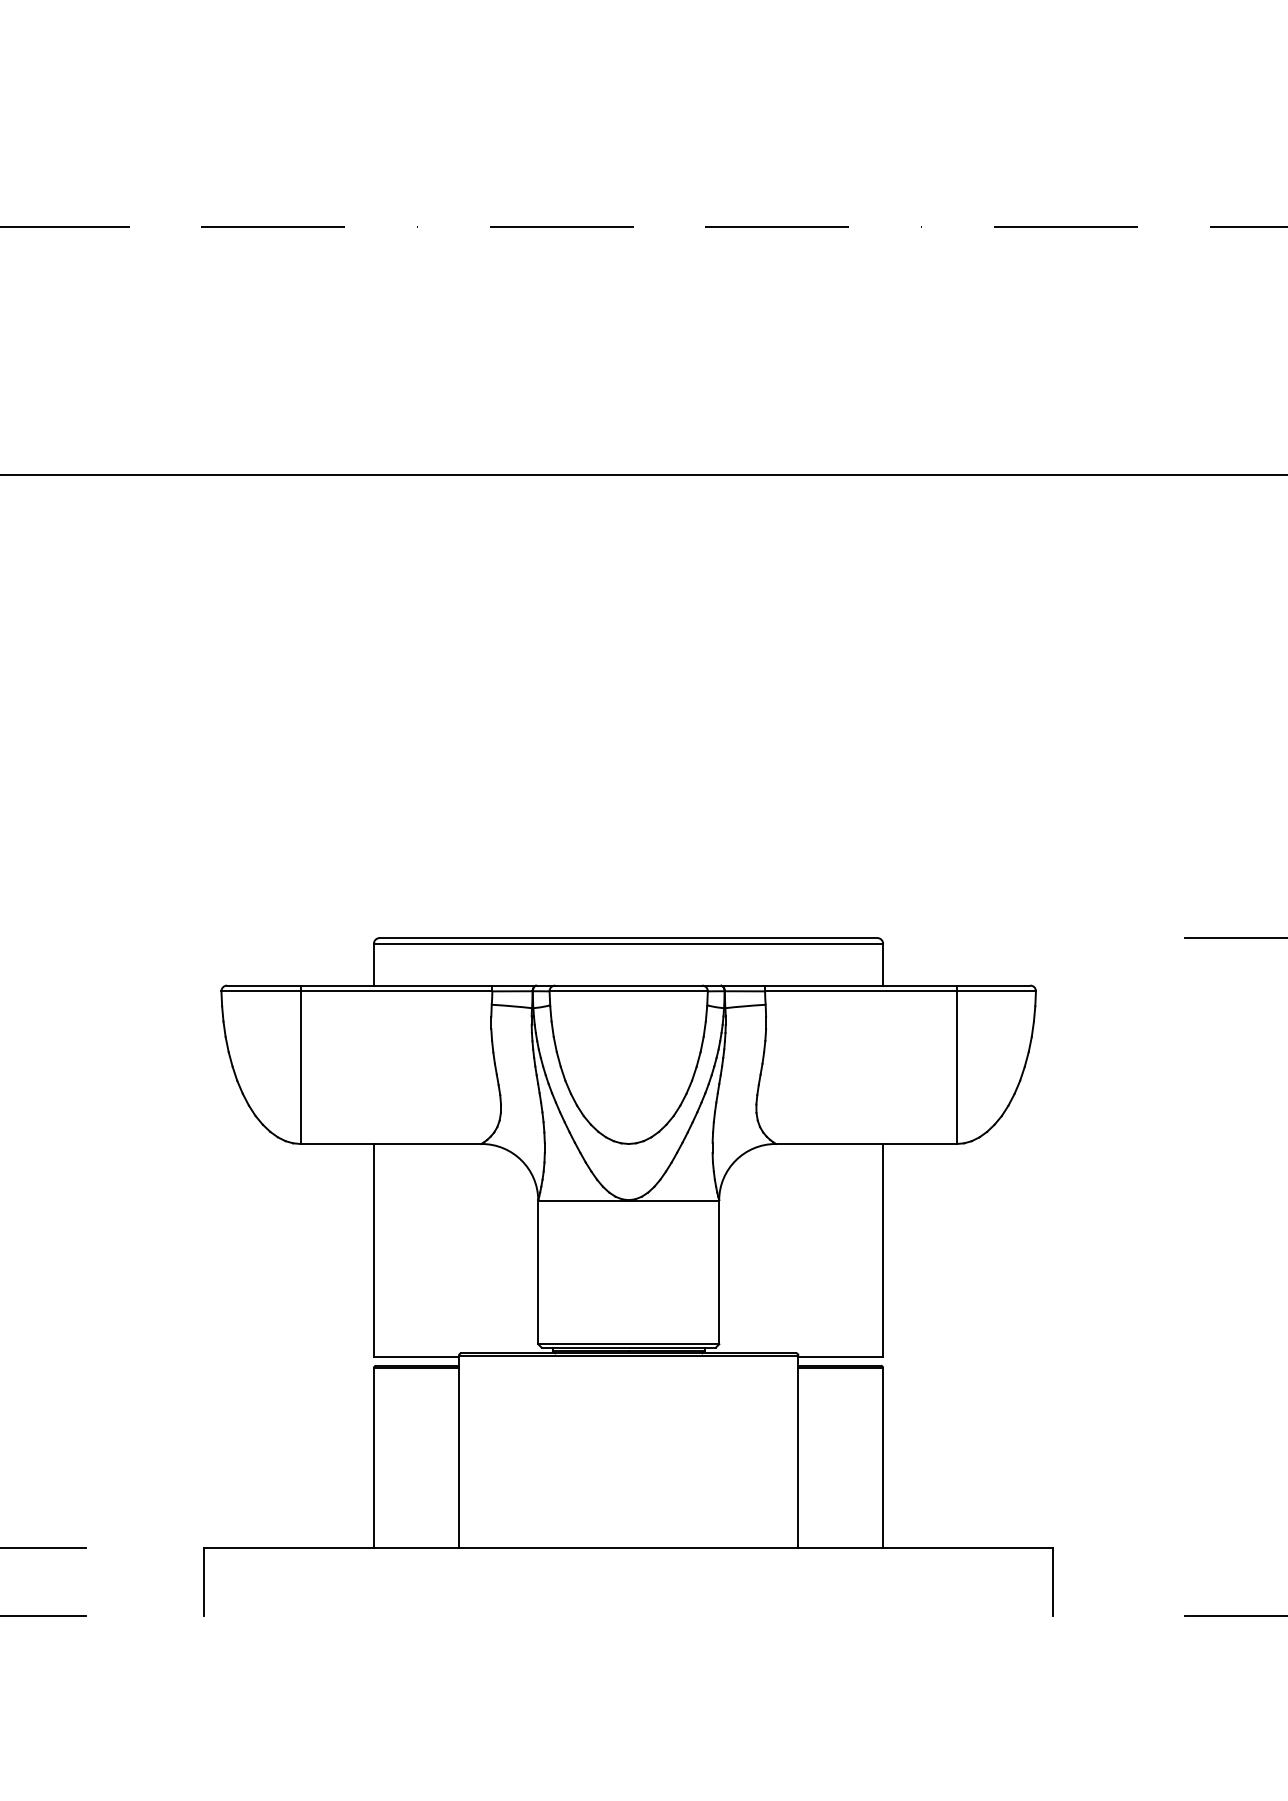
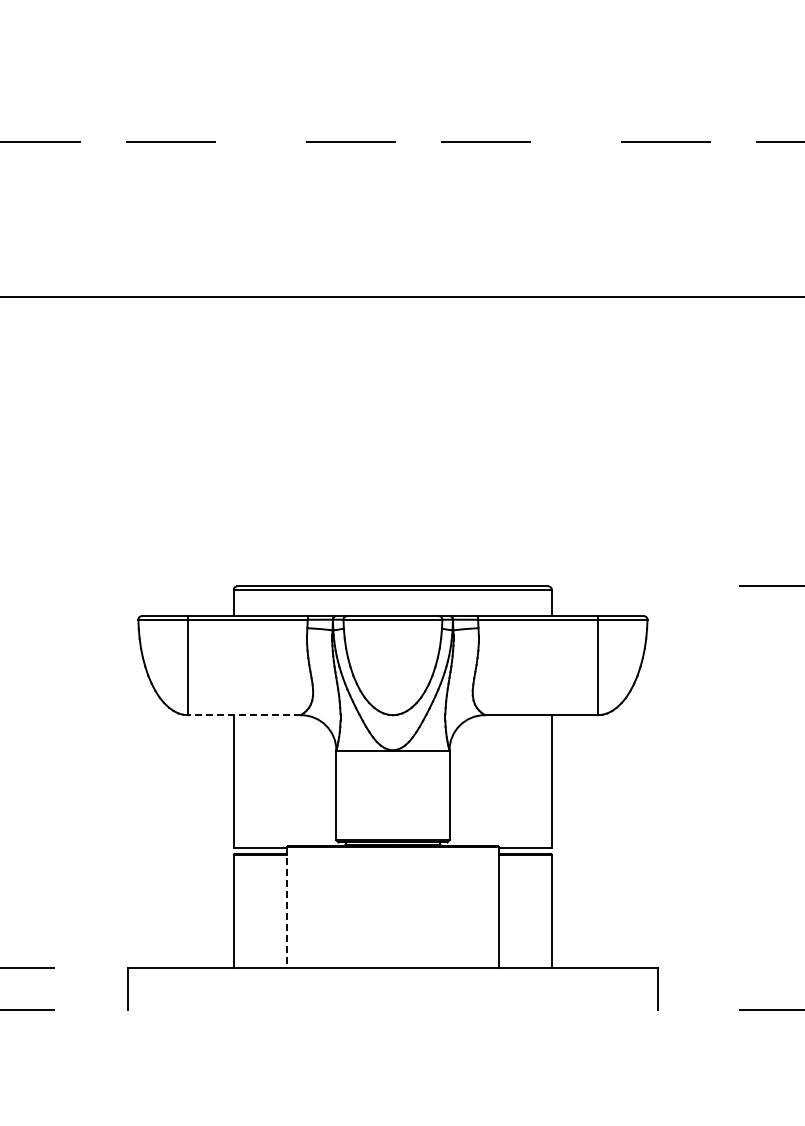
line: (391, 1144) -> (244, 715), solid -> dashed
line: (458, 1453) -> (286, 908), solid -> dashed

